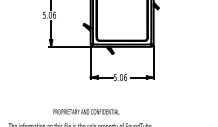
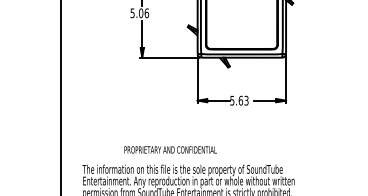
text: (123, 77) -> (243, 100), 5.06 -> 5.63
text: (86, 111) -> (170, 149), moved

